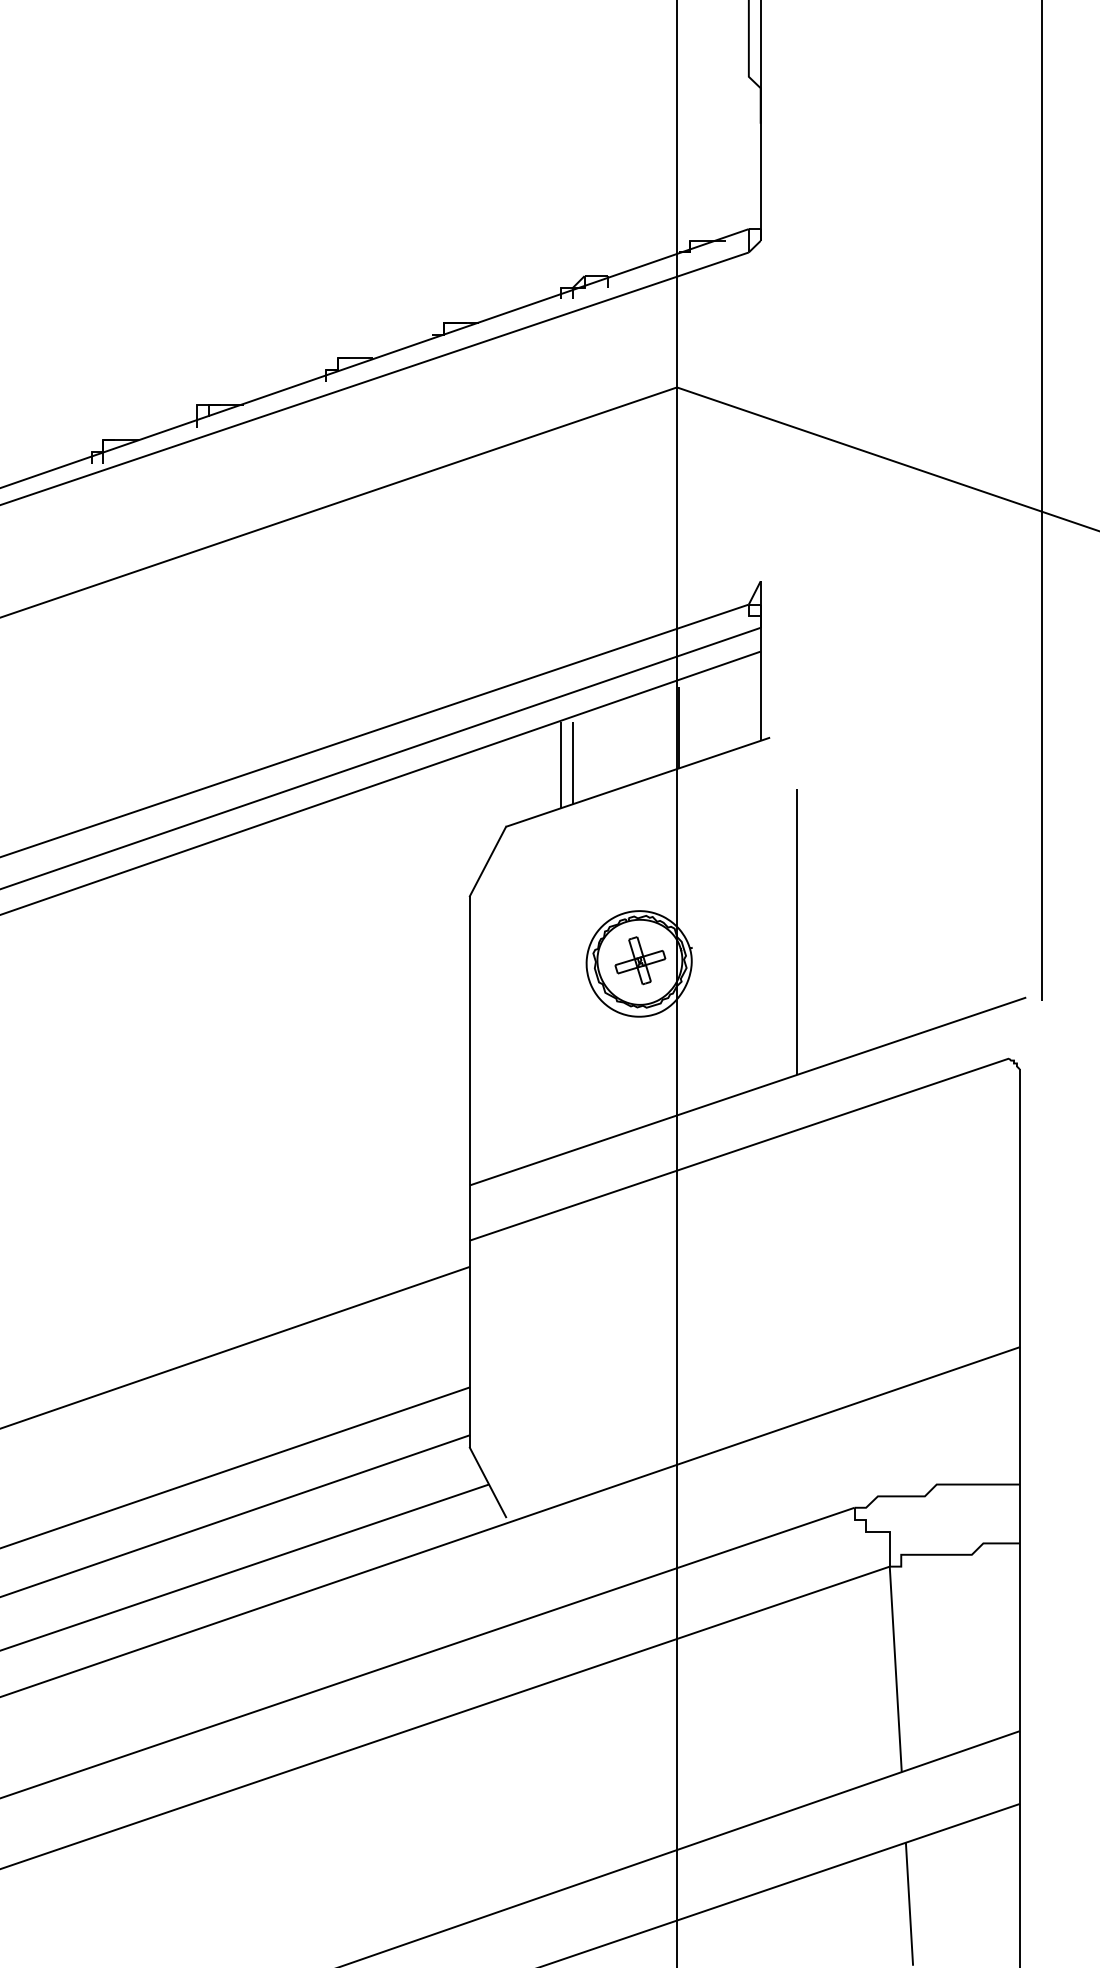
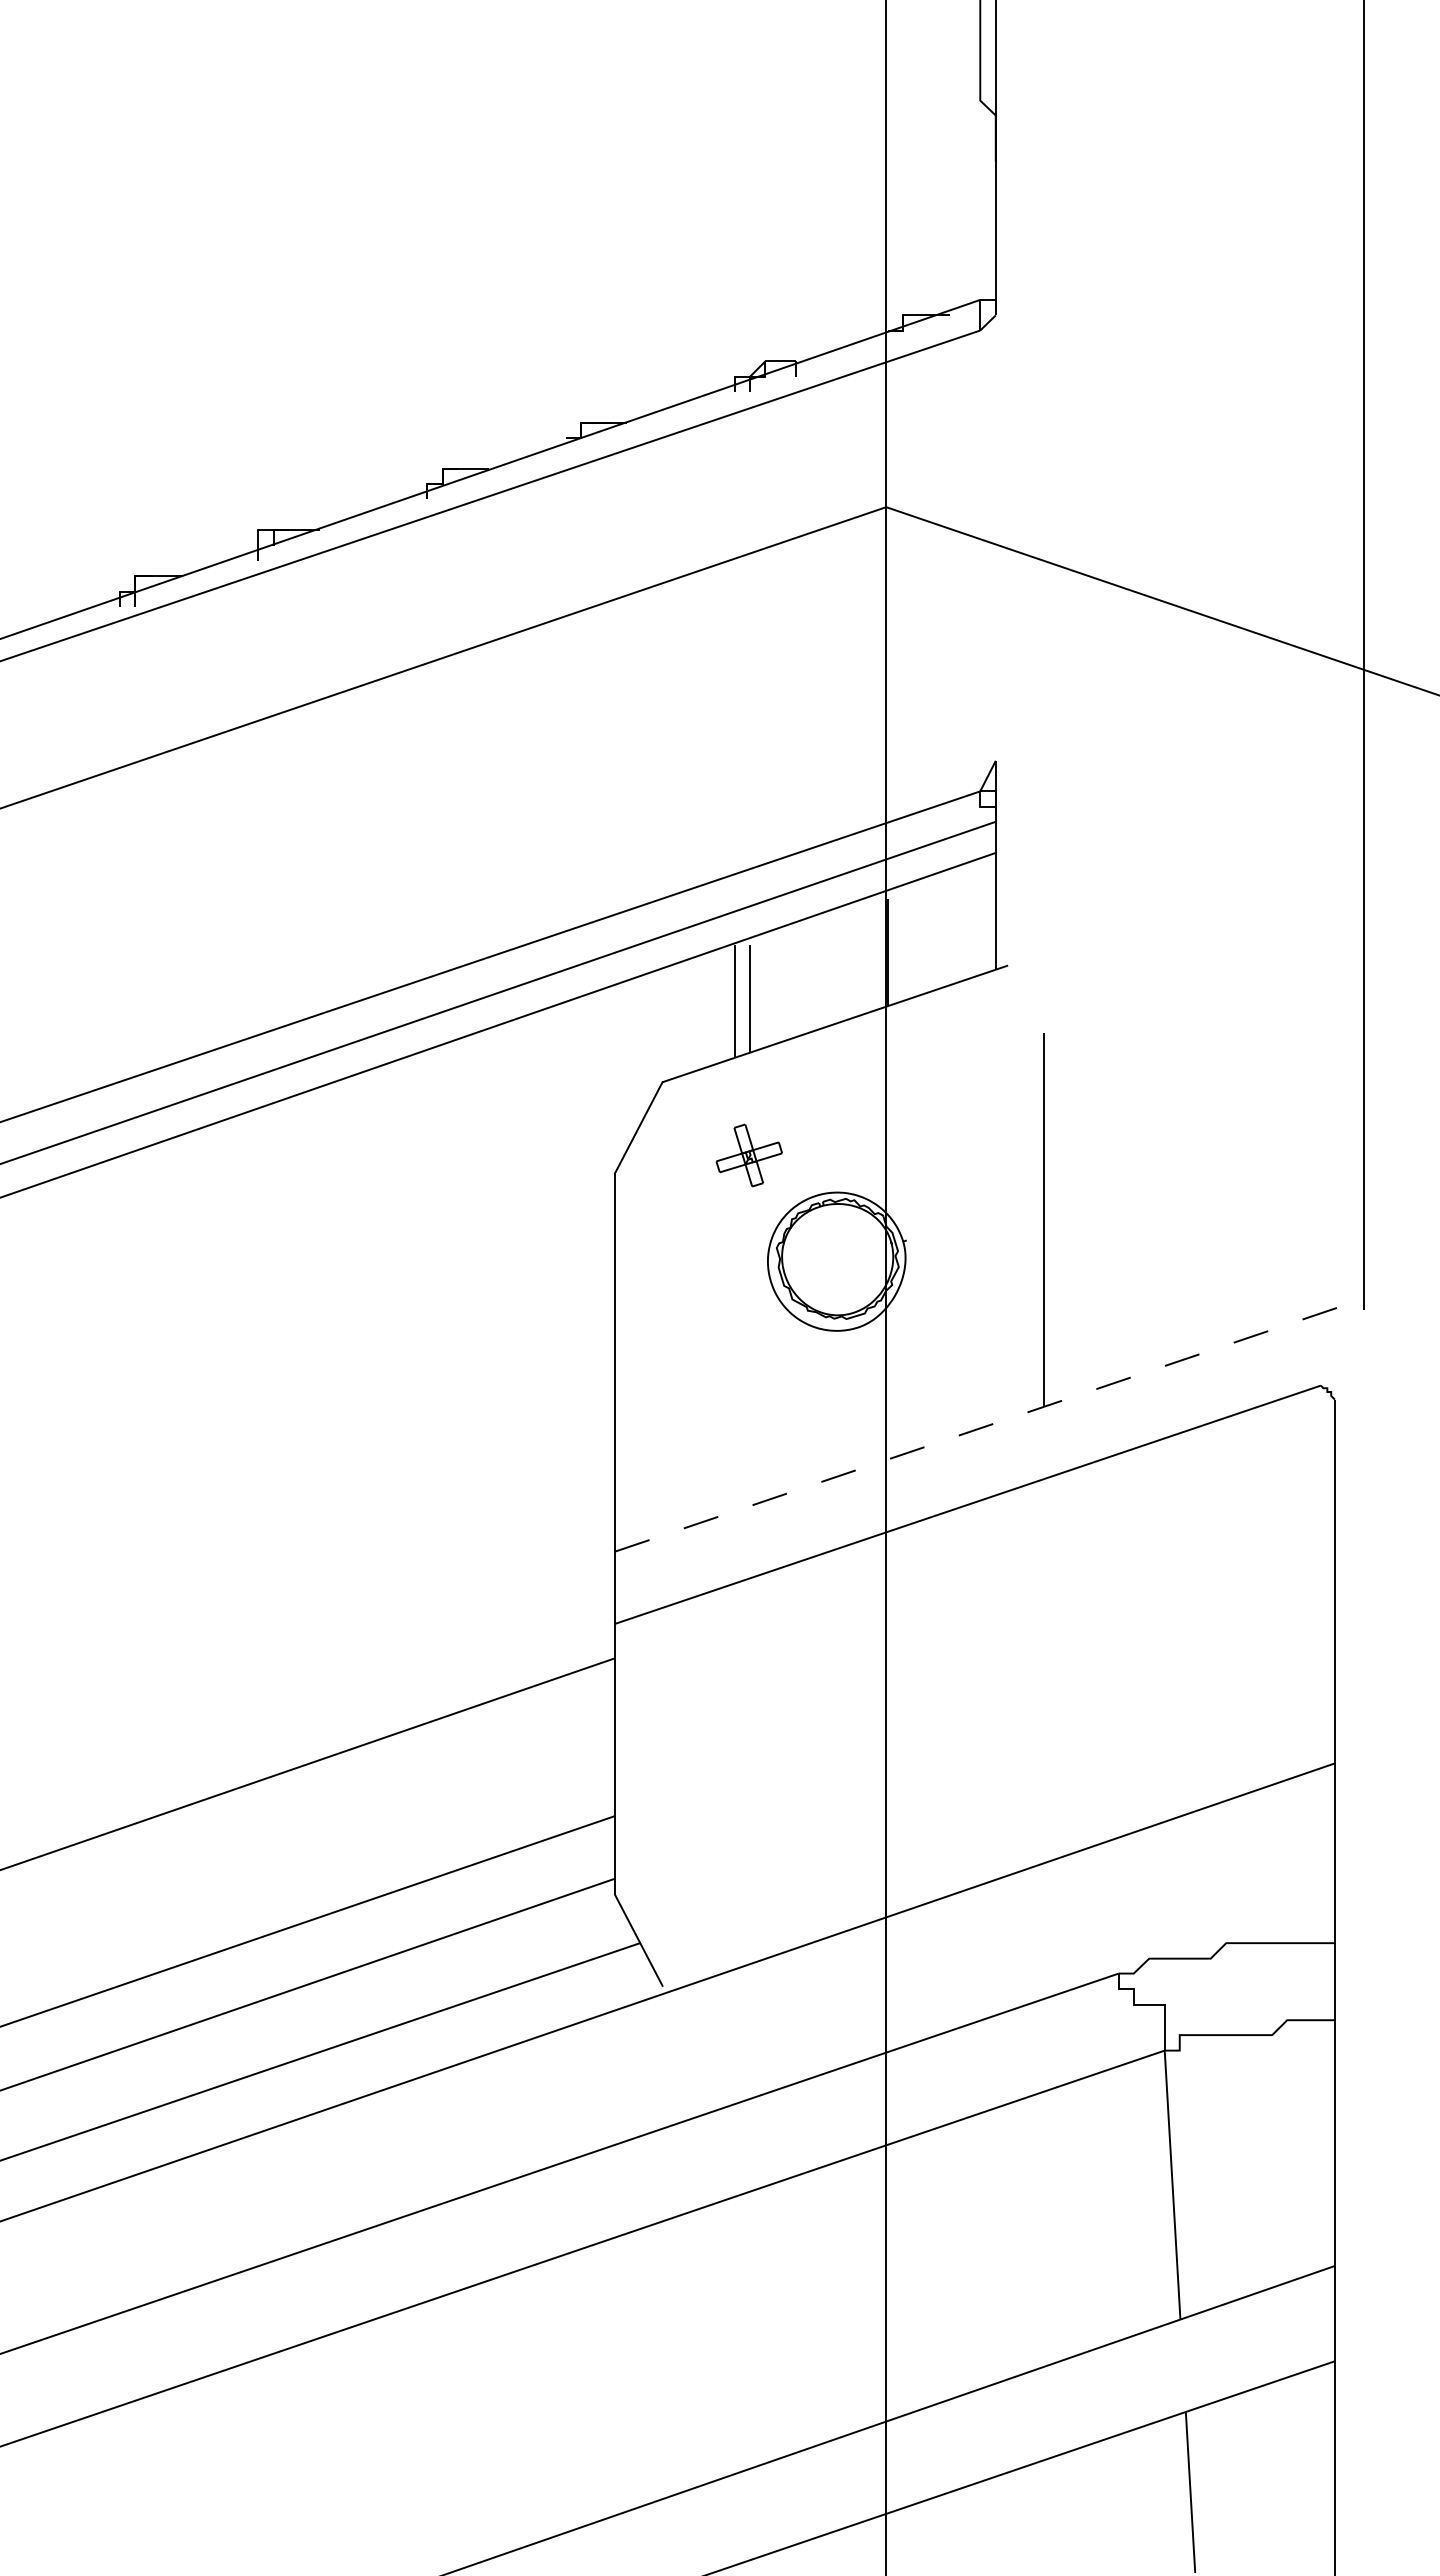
part: (639, 960) -> (748, 1155), moved
line: (748, 1091) -> (979, 1428), solid -> dashed

